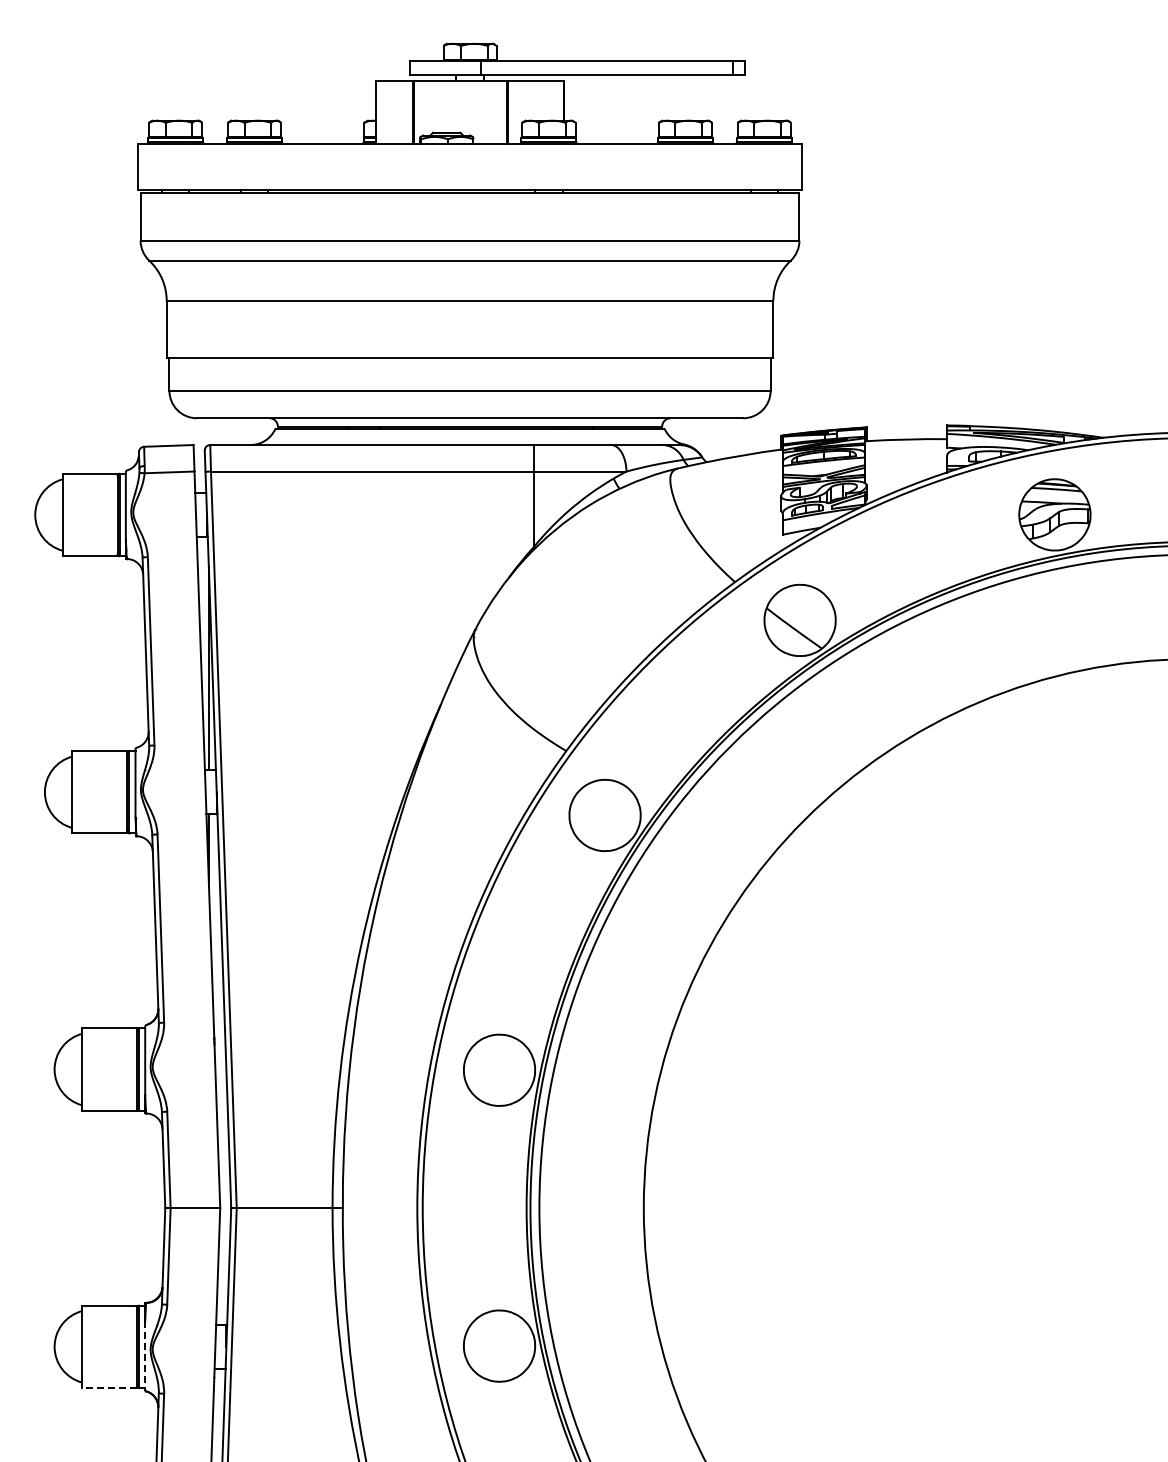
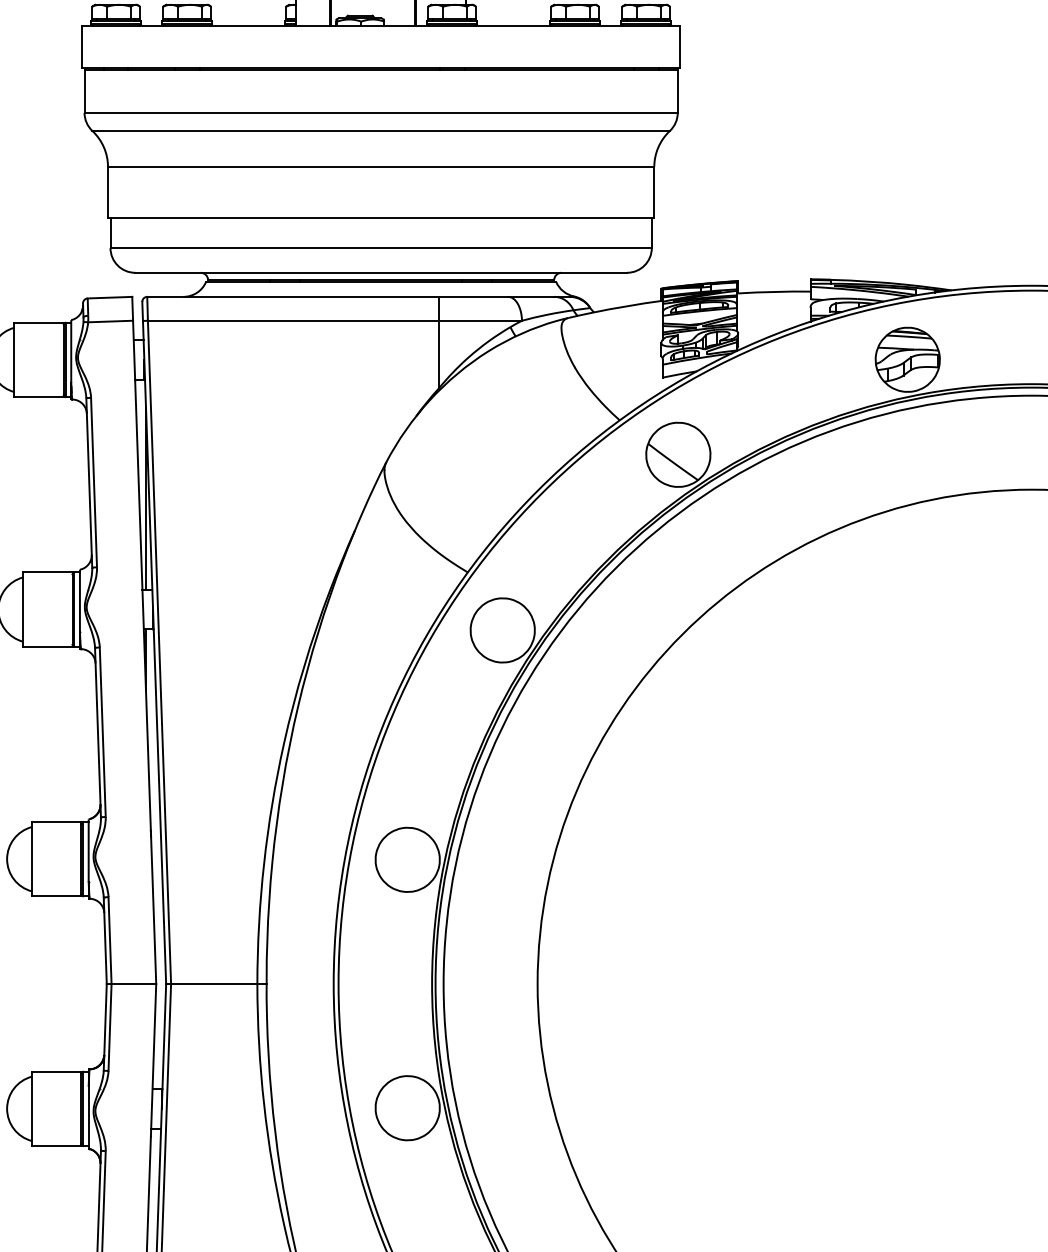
line: (145, 1356) -> (88, 1117), dashed -> solid
line: (109, 1388) -> (56, 1146), dashed -> solid

